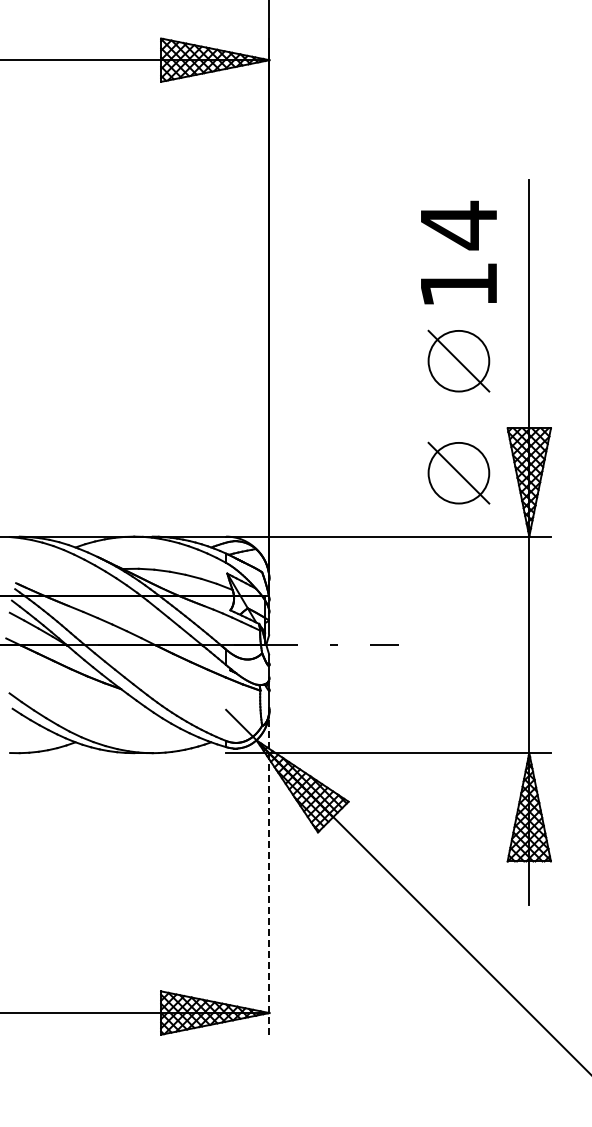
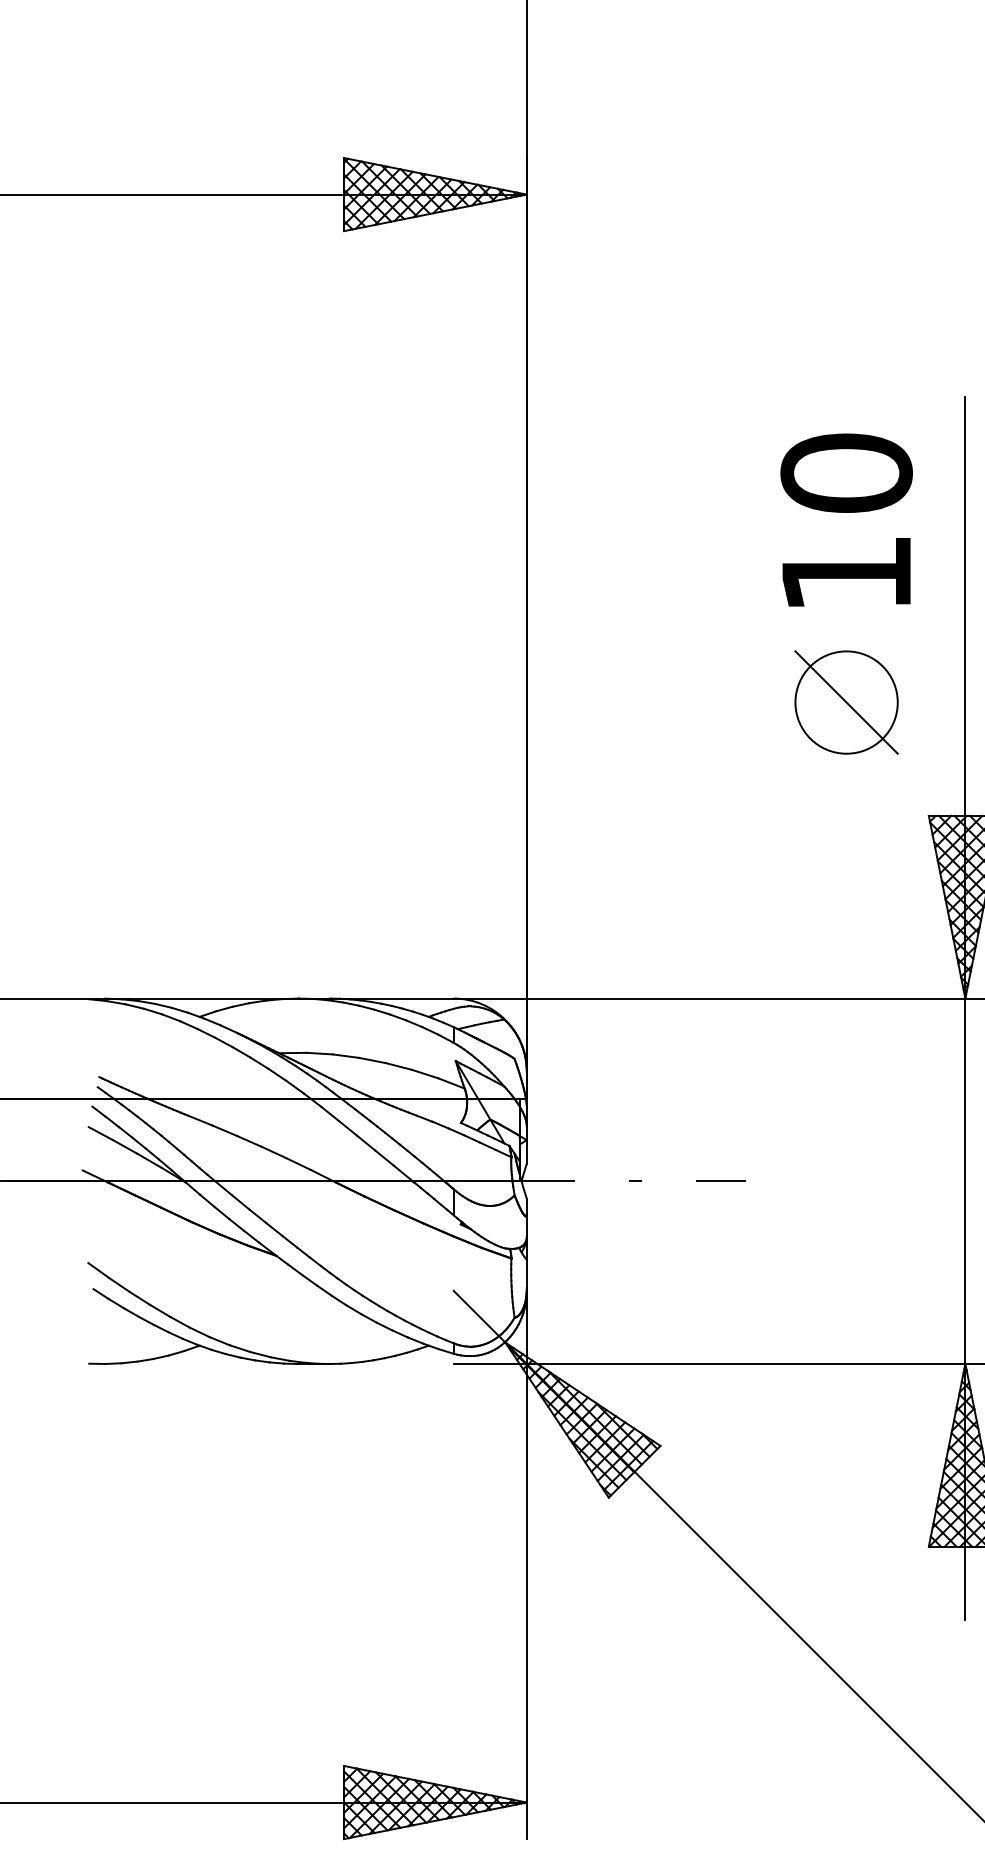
text: (458, 225) -> (845, 473), 14 -> 10
part: (458, 472) -> (845, 890), removed
line: (269, 871) -> (526, 1563), dashed -> solid

